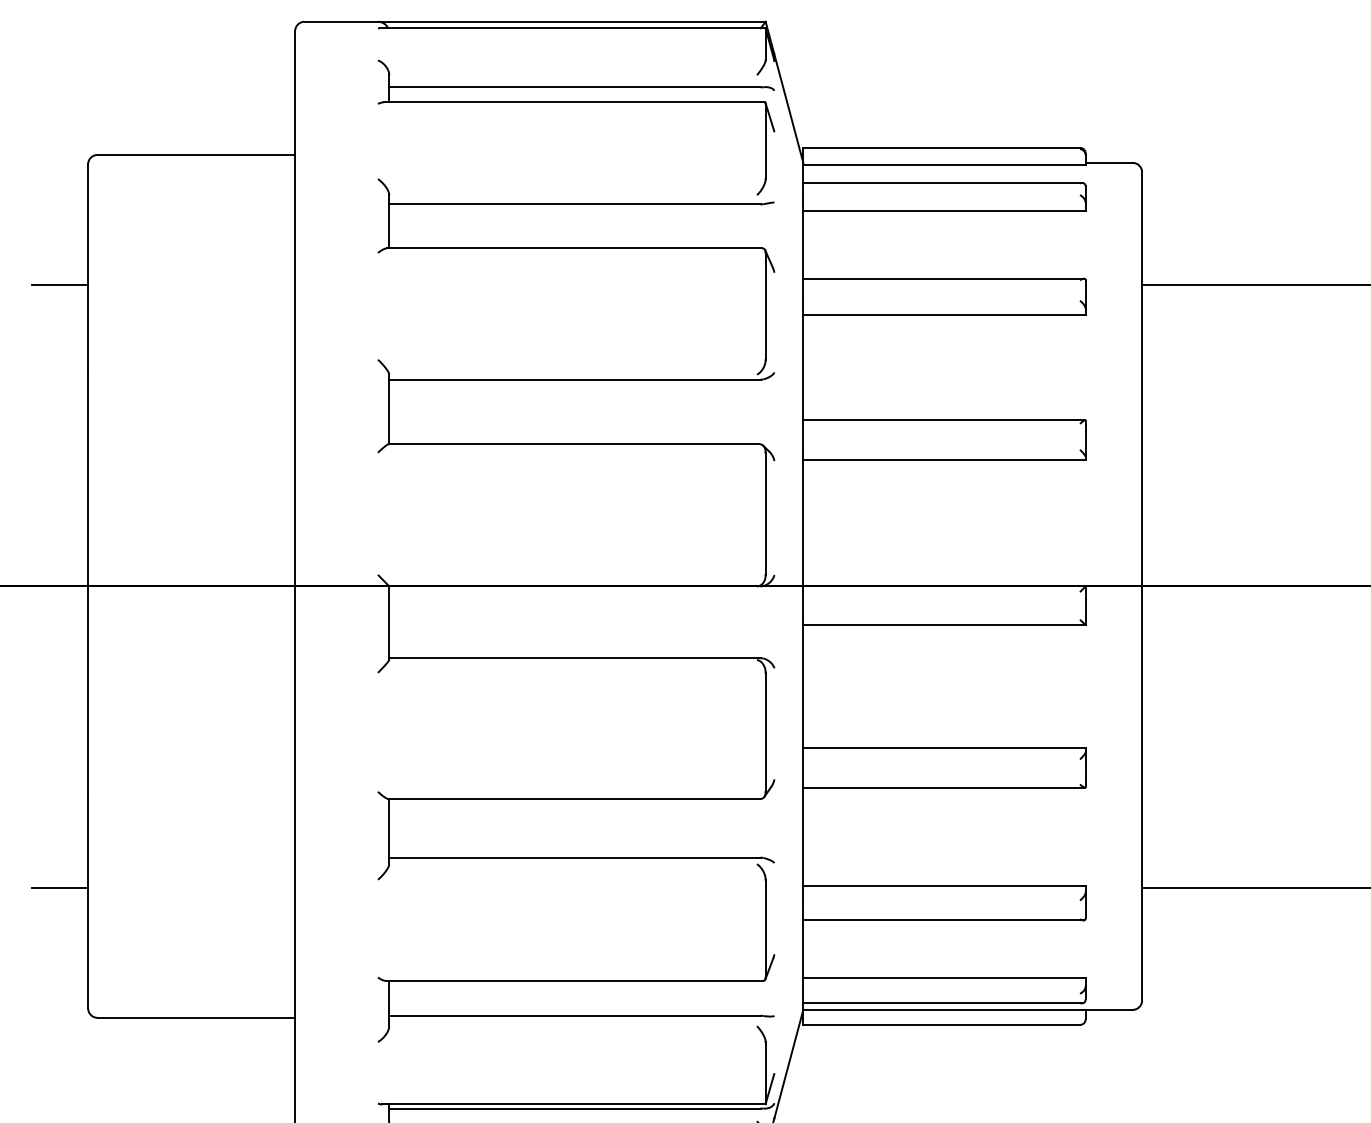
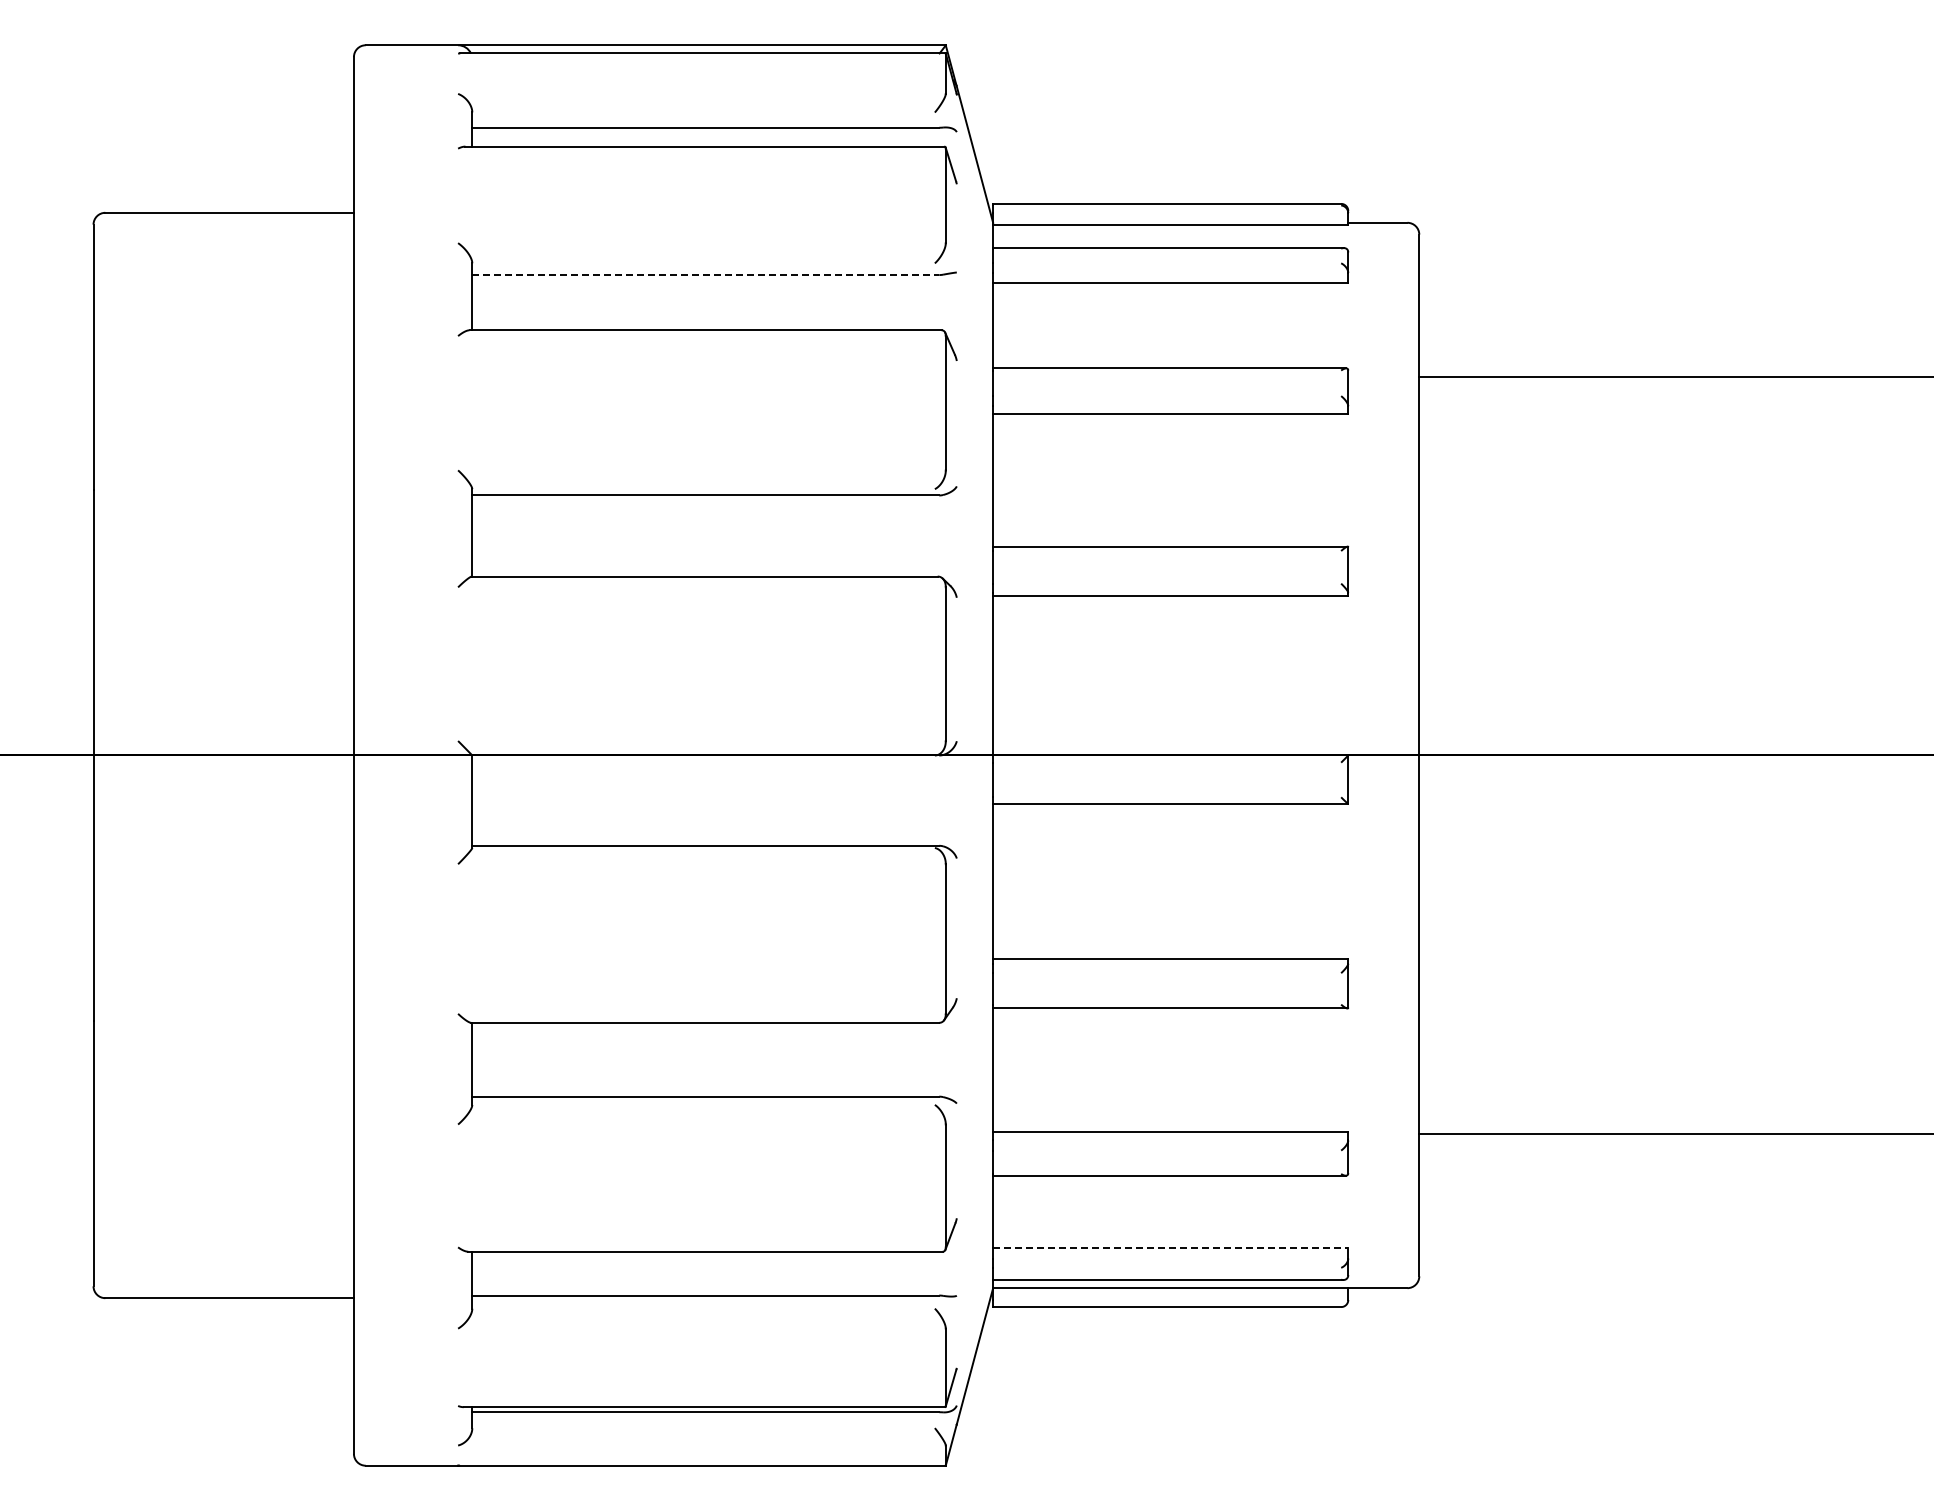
line: (575, 204) -> (706, 275), solid -> dashed
line: (59, 285) -> (57, 376), removed
line: (59, 887) -> (57, 1134), removed
line: (944, 977) -> (1170, 1247), solid -> dashed

